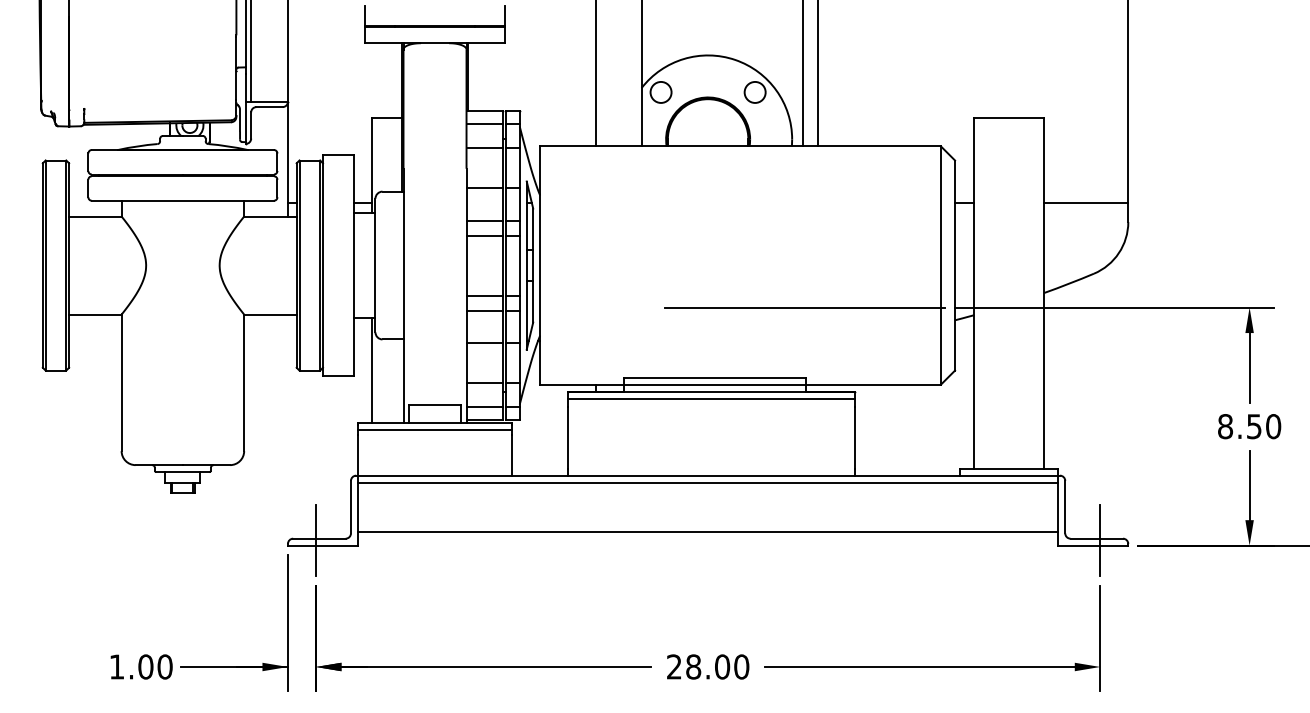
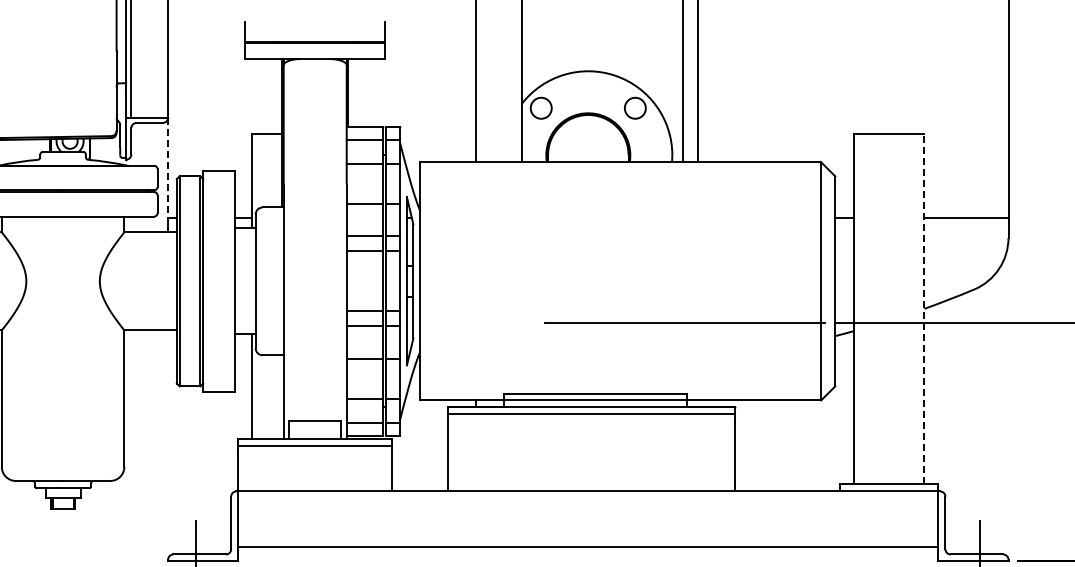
line: (287, 152) -> (167, 168), solid -> dashed
line: (1044, 293) -> (924, 309), solid -> dashed
line: (707, 482) -> (587, 498), removed

